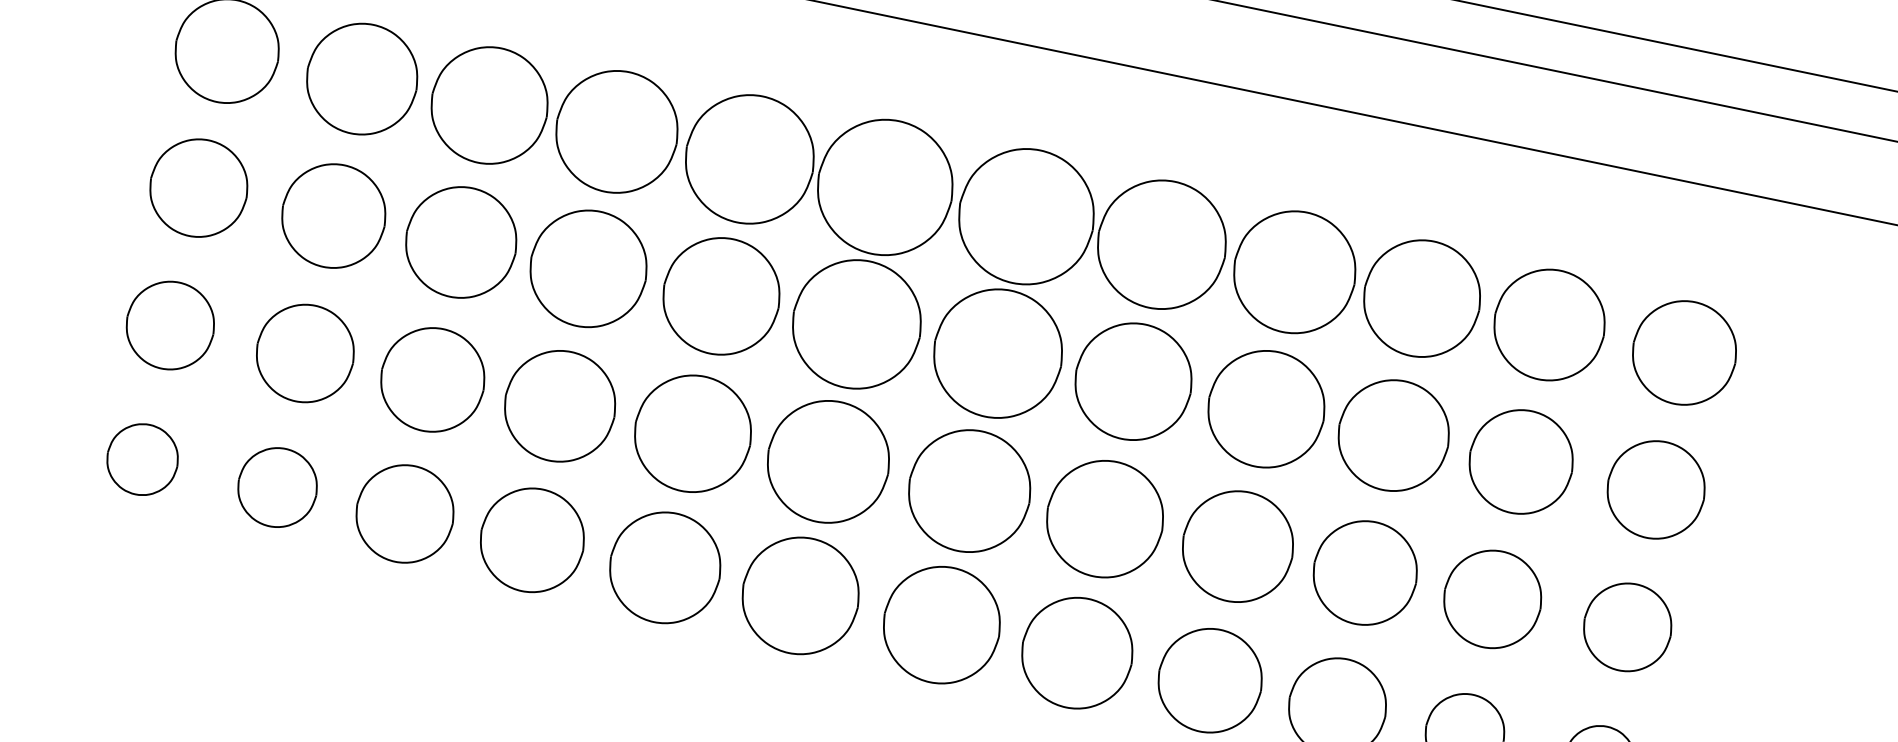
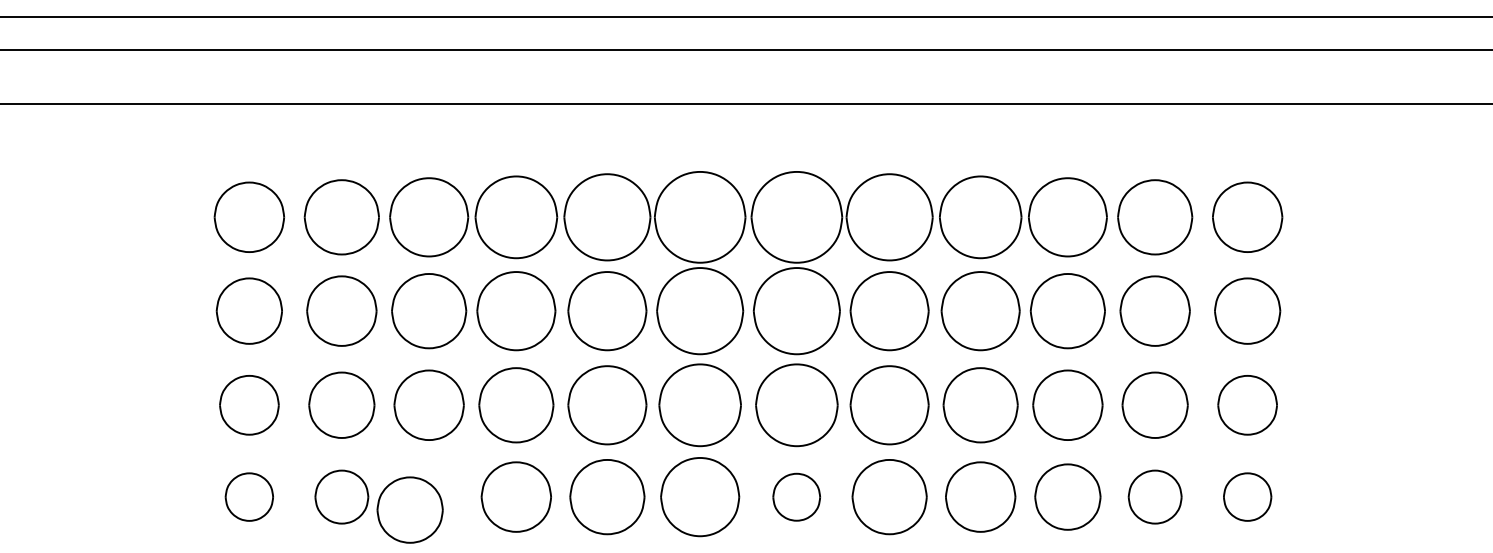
part: (404, 512) -> (409, 509), moved
part: (941, 625) -> (796, 497), size x0.6

